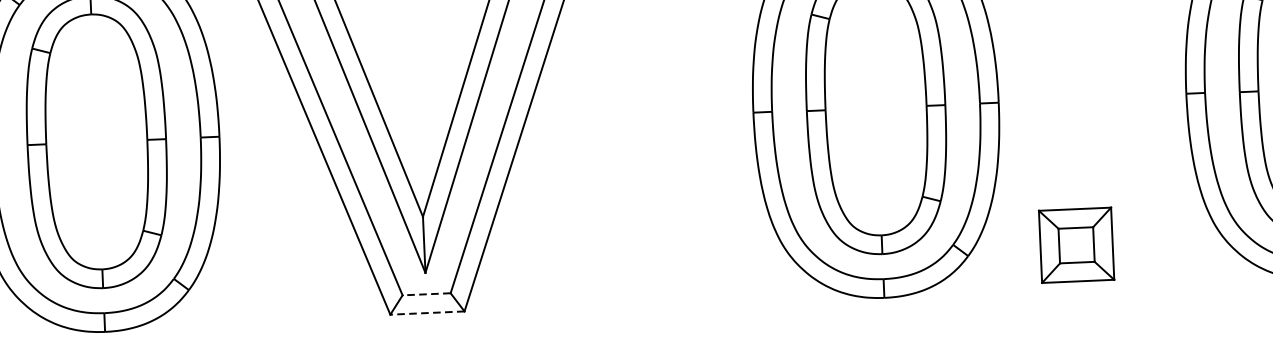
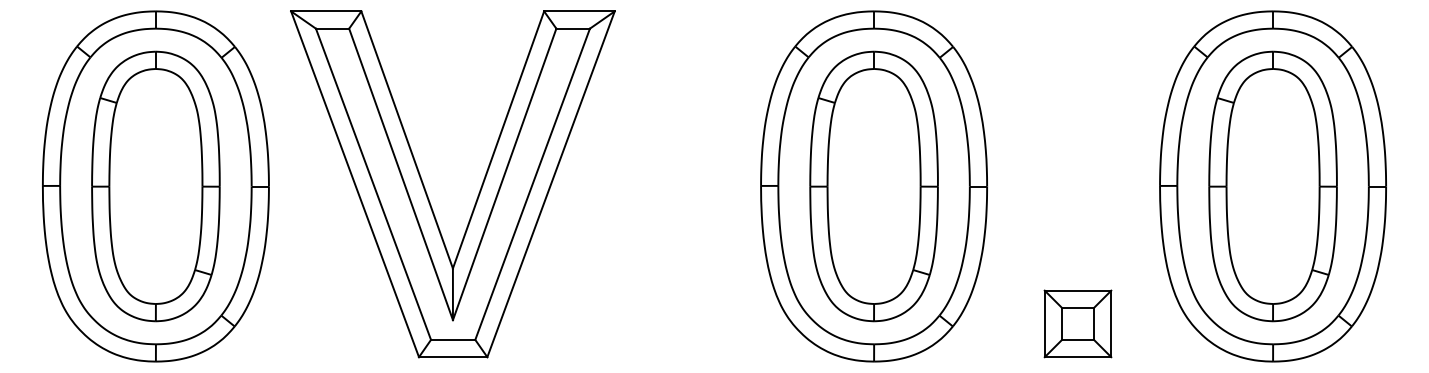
part: (1076, 244) -> (1077, 323), moved
line: (425, 293) -> (452, 339), dashed -> solid
line: (426, 313) -> (452, 357), dashed -> solid

